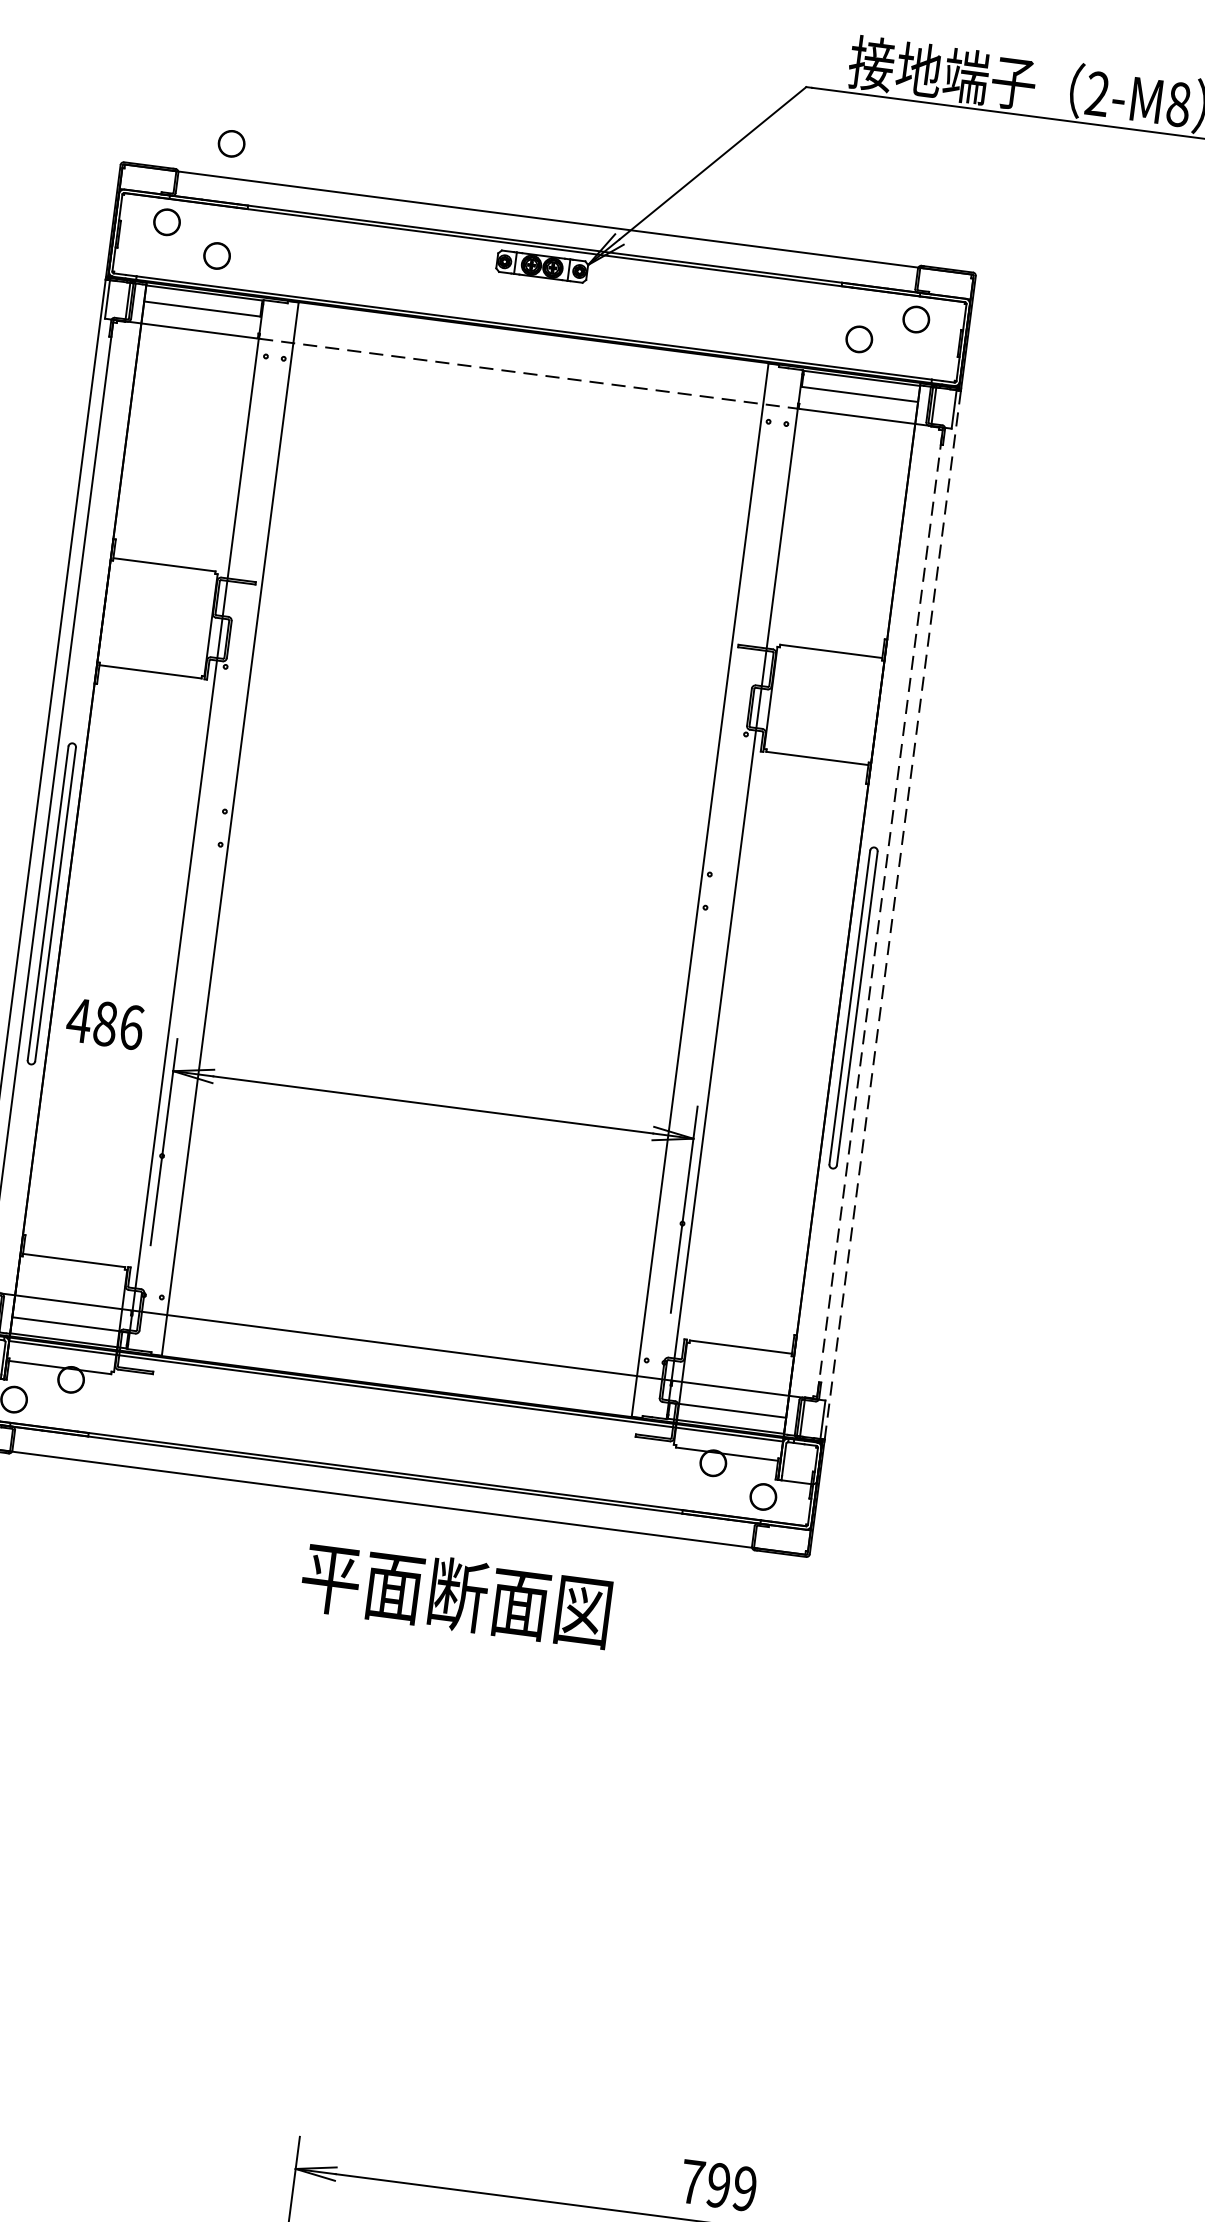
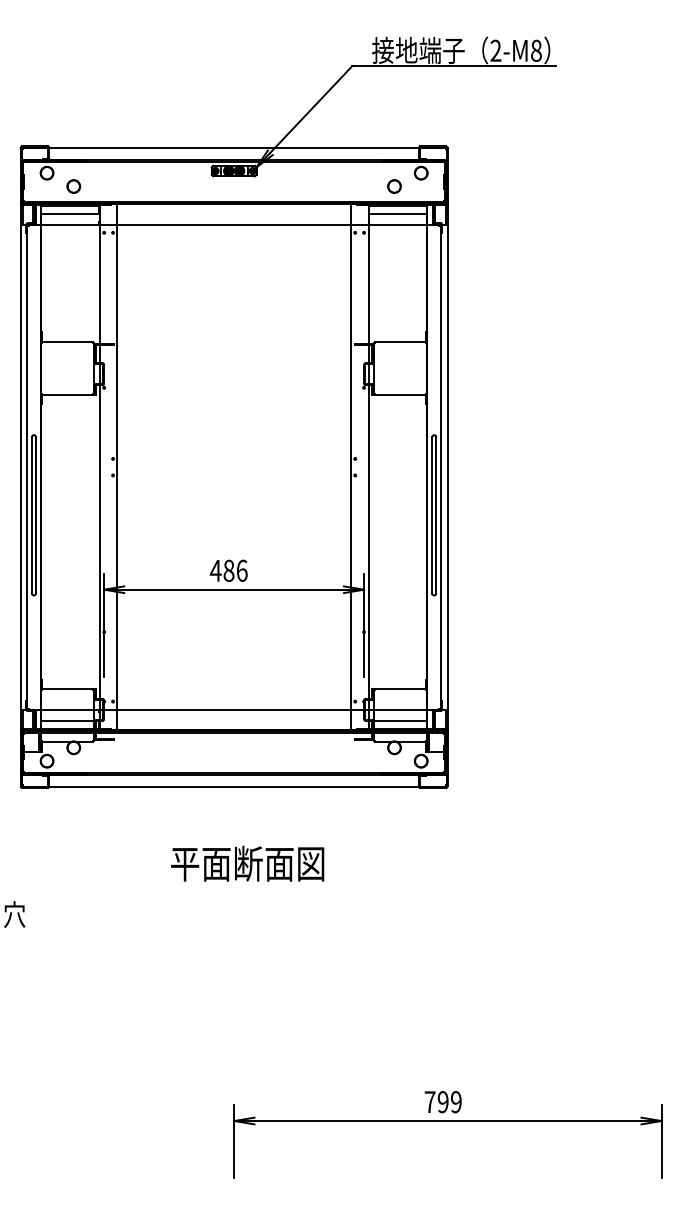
part: (231, 143) -> (73, 130), removed
line: (529, 373) -> (234, 224), dashed -> solid
line: (880, 912) -> (441, 466), dashed -> solid
line: (892, 915) -> (447, 467), dashed -> solid
text: (104, 1023) -> (228, 570), moved
text: (456, 1594) -> (247, 863), moved

